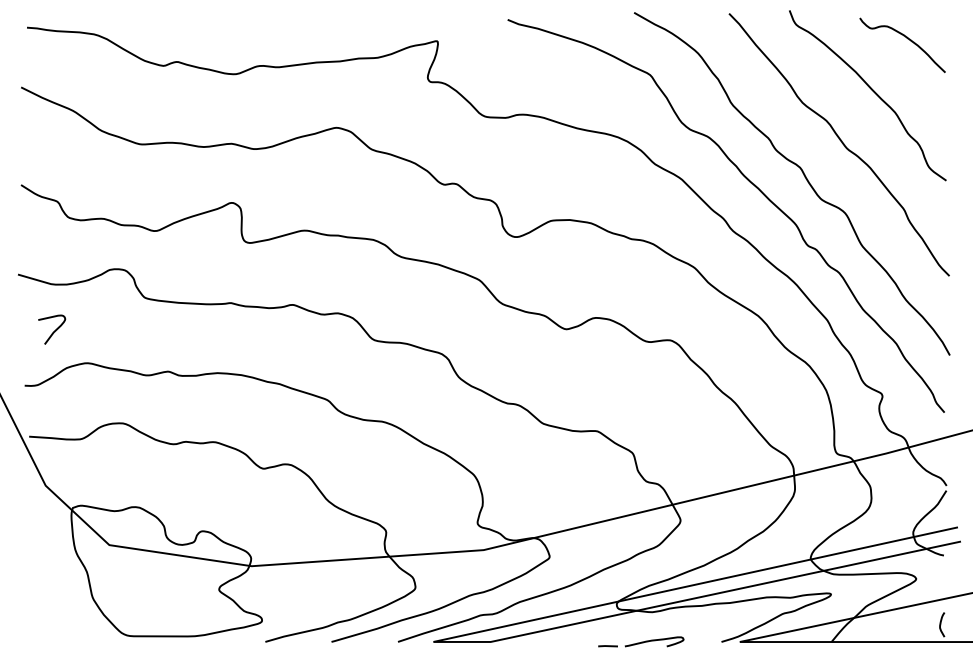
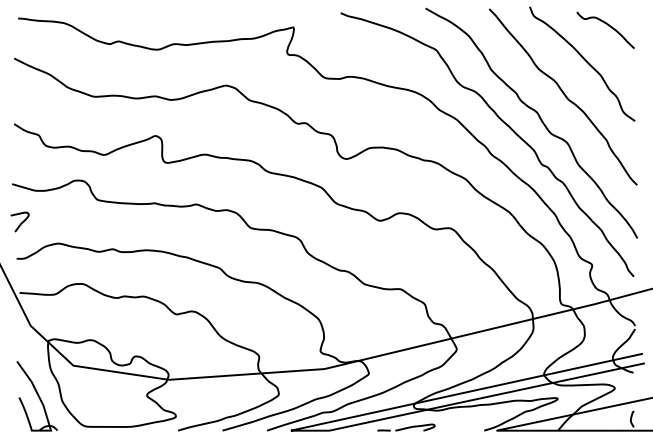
curve: (54, 330) -> (21, 222), moved
part: (54, 591) -> (36, 396), added
part: (641, 641) -> (406, 427), moved

